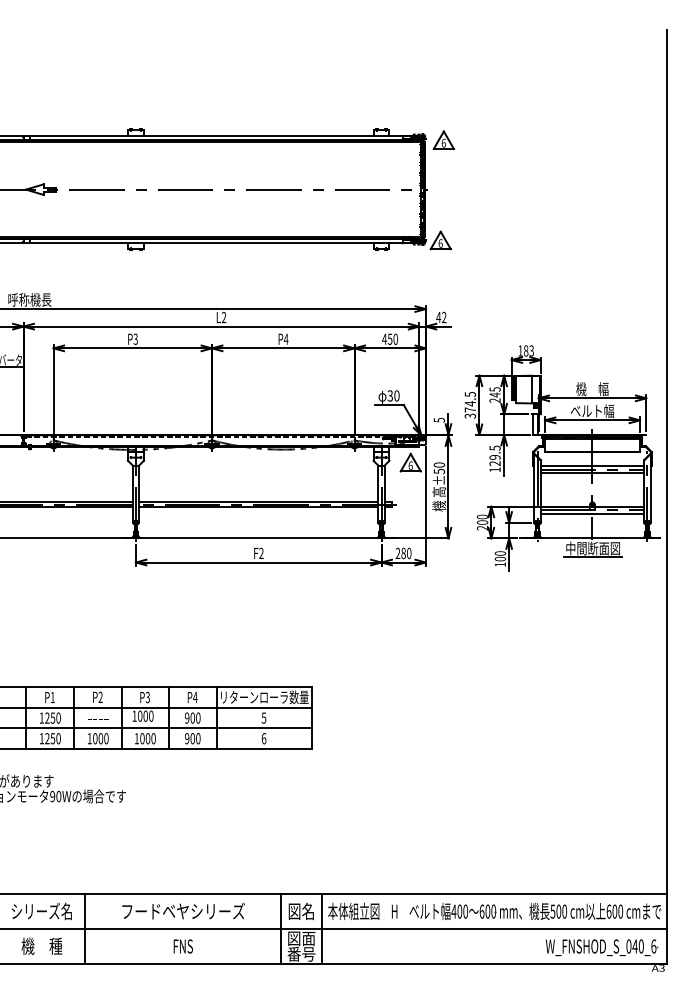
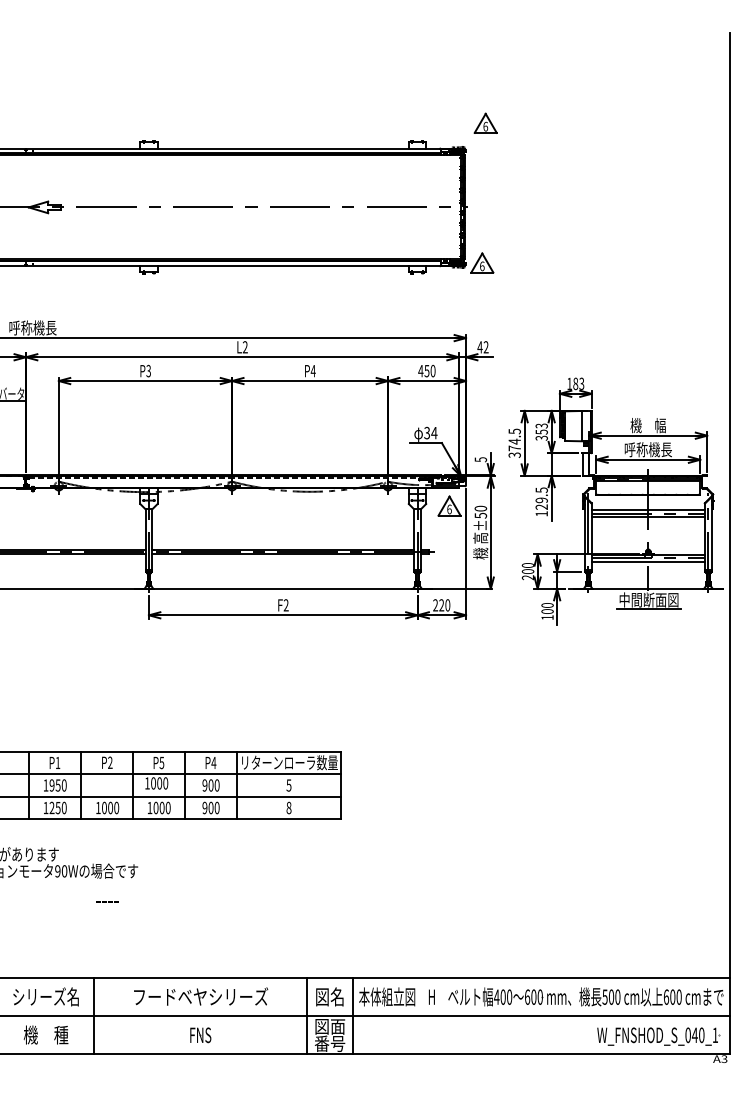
part: (443, 139) -> (485, 122), moved
text: (494, 394) -> (541, 431), 245 -> 353
text: (397, 395) -> (434, 432), 30 -> 34
text: (591, 410) -> (647, 449), ベルト幅 -> 呼称機長
text: (403, 553) -> (441, 605), 280 -> 220
text: (147, 697) -> (161, 762), P3 -> P5
text: (46, 718) -> (51, 785), 1250 -> 1950
text: (98, 719) -> (107, 901), moved
text: (263, 739) -> (288, 808), 6 -> 8
text: (653, 946) -> (715, 1035), W_FNSHOD_S_040_6 -> W_FNSHOD_S_040_1

